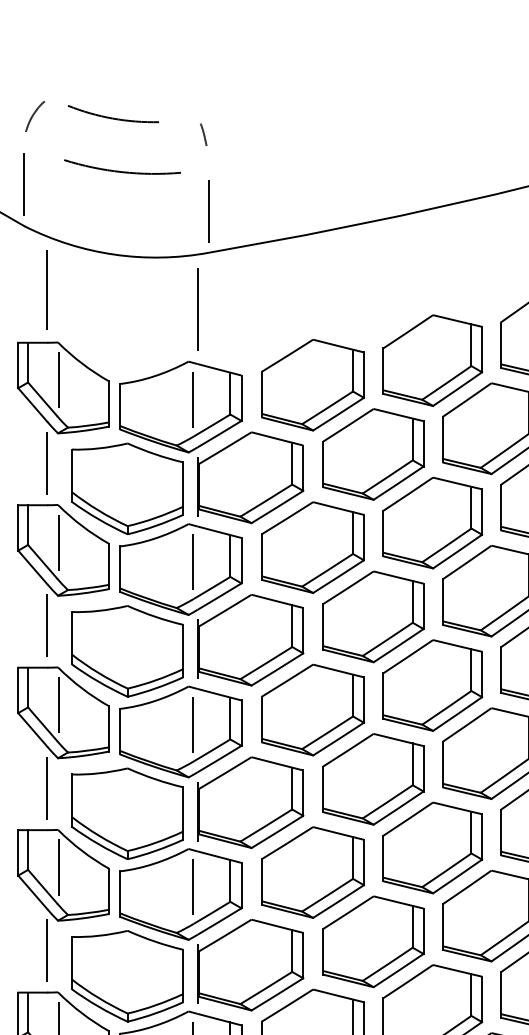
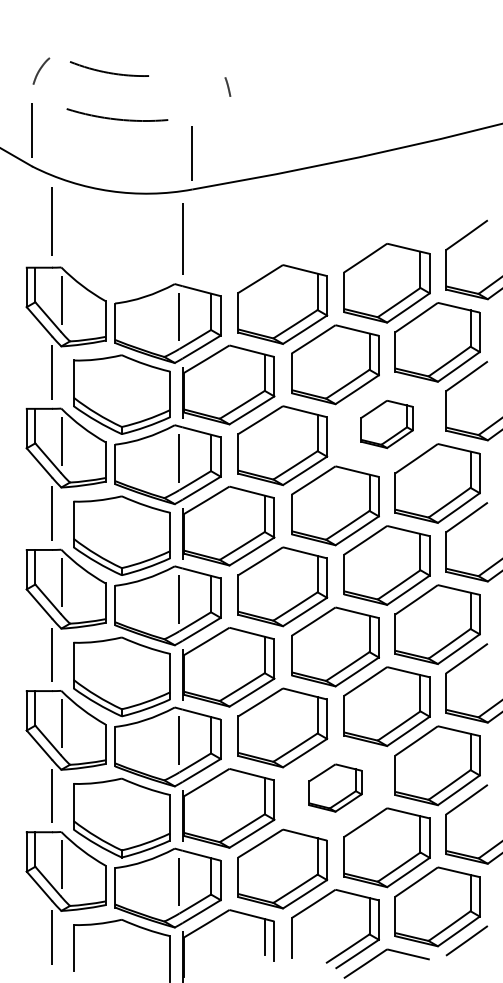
line: (203, 134) -> (227, 86), moved
part: (432, 523) -> (386, 424), size x0.6
part: (373, 941) -> (335, 787), size x0.6

